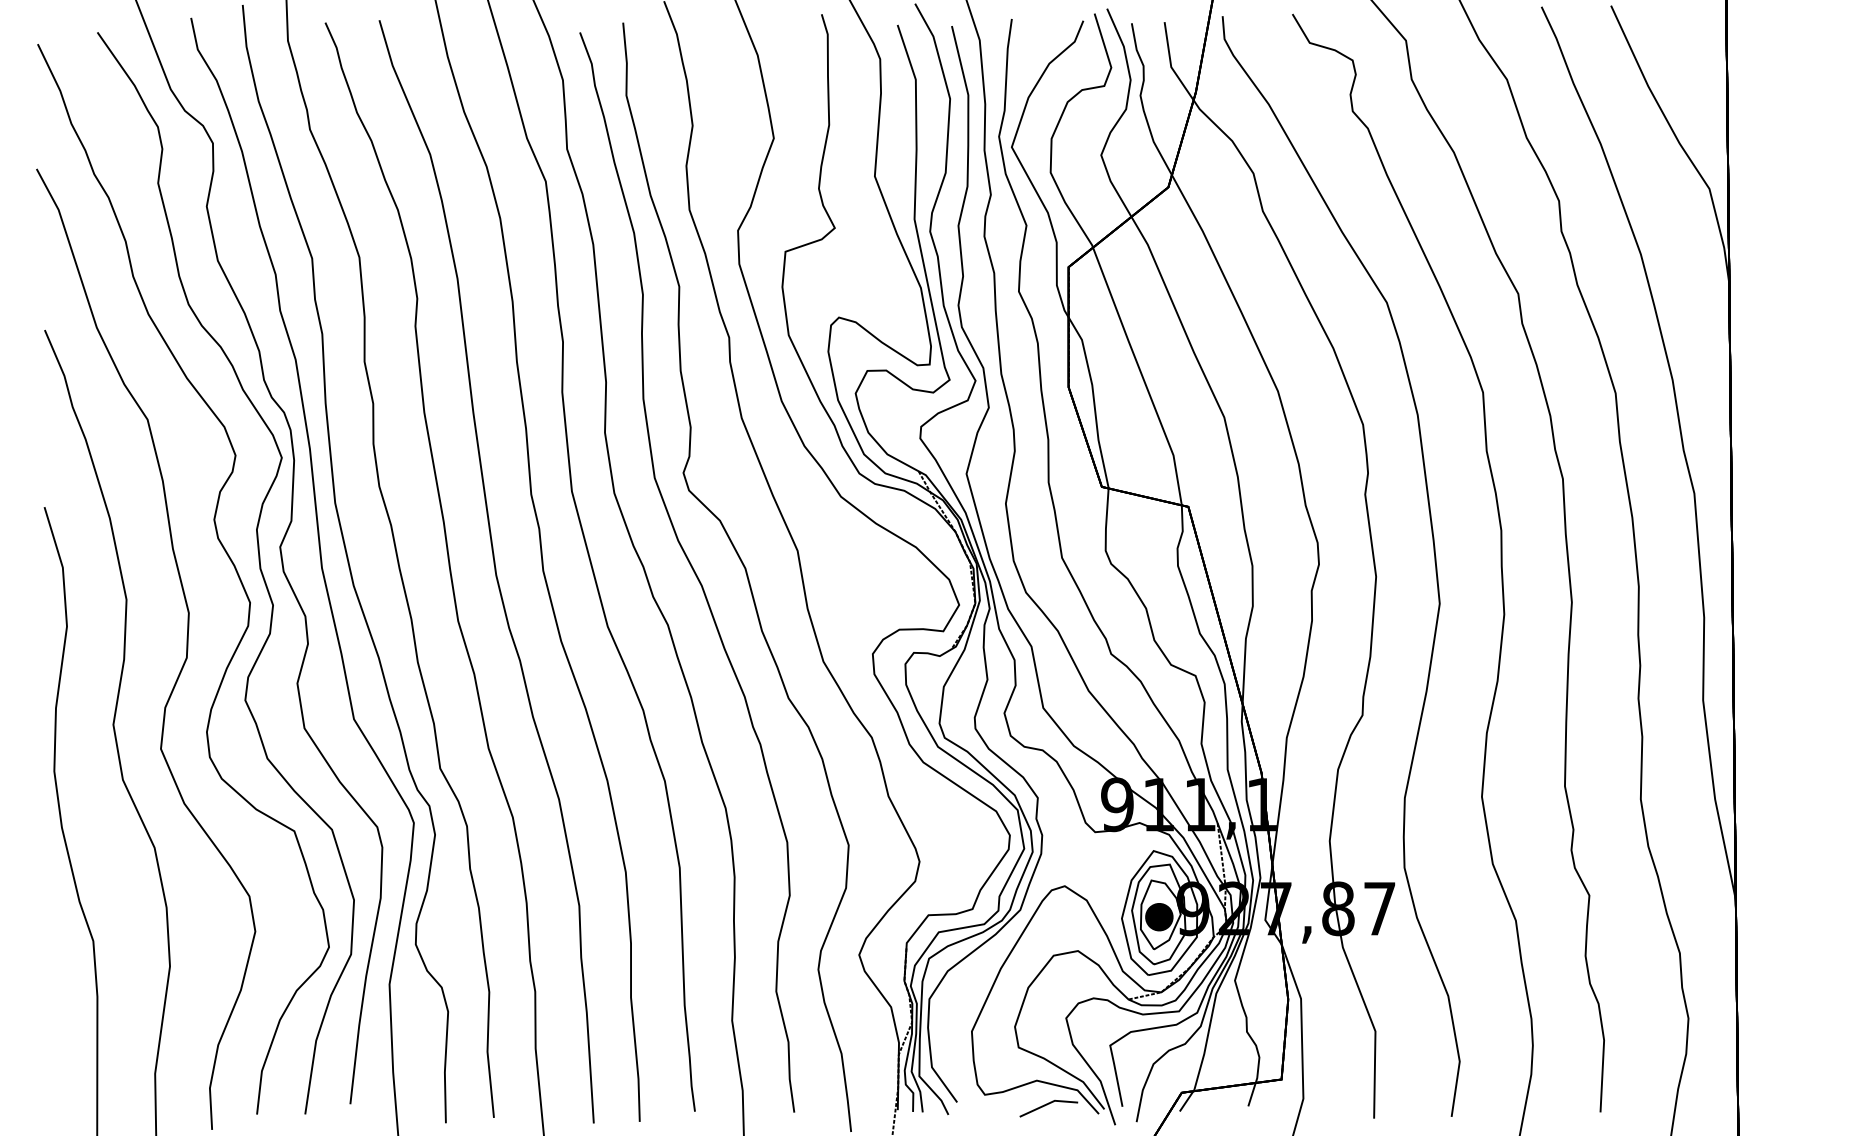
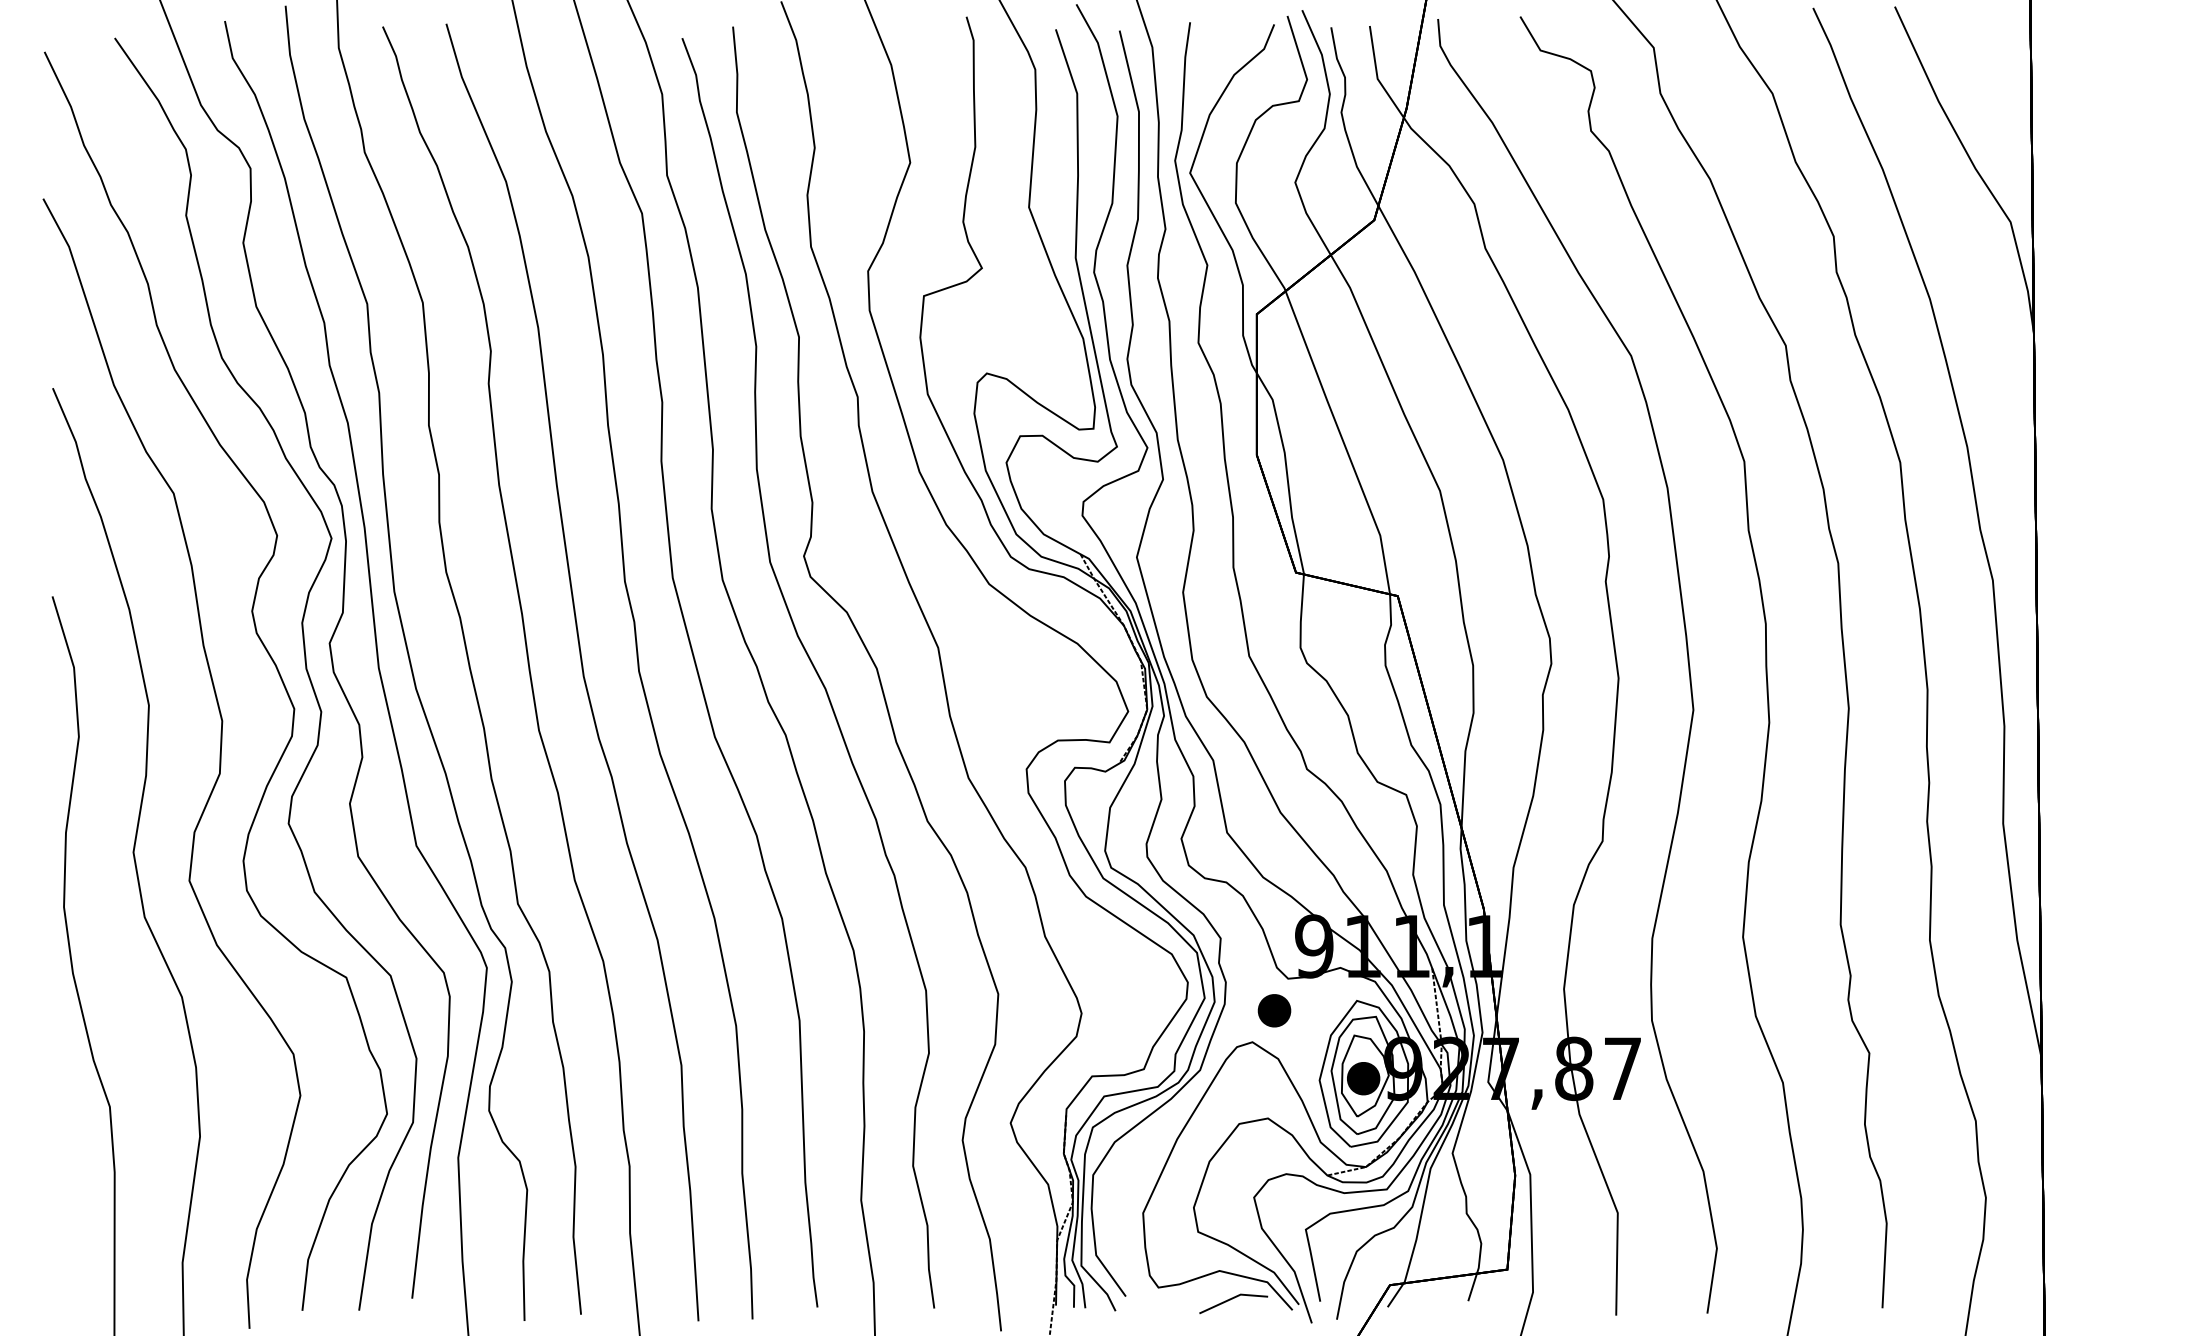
part: (1083, 859) -> (1274, 1010), added

